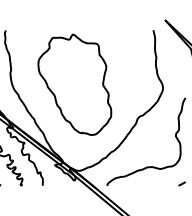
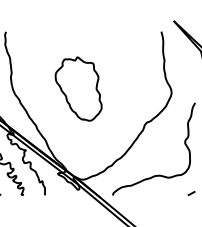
part: (74, 84) -> (78, 88), size x0.6

